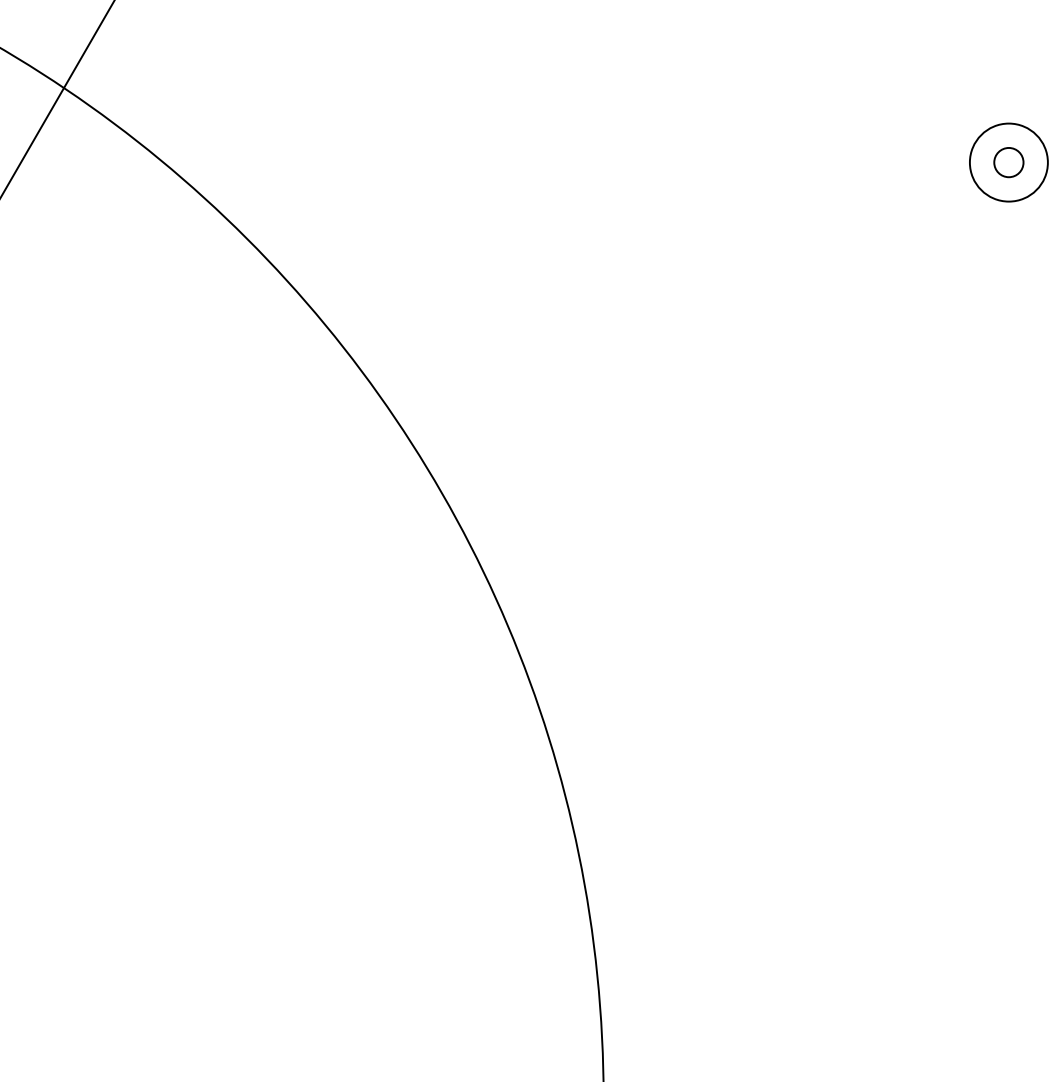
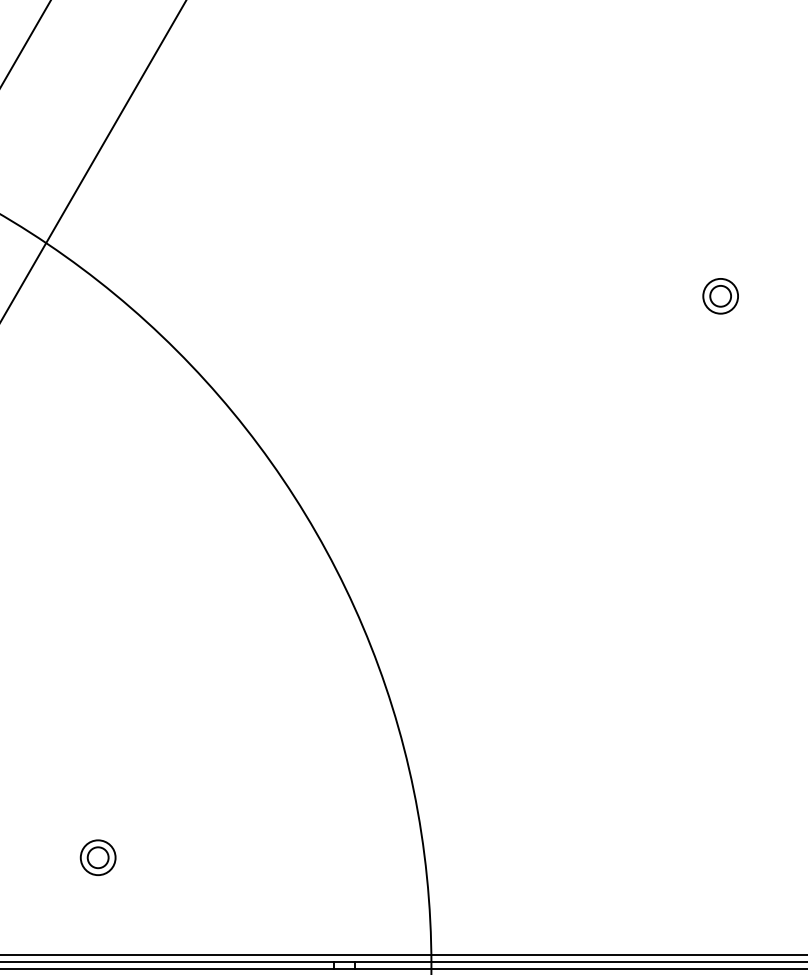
circle: (1008, 161) -> (720, 295), size x0.62
part: (135, 948) -> (97, 857), added

